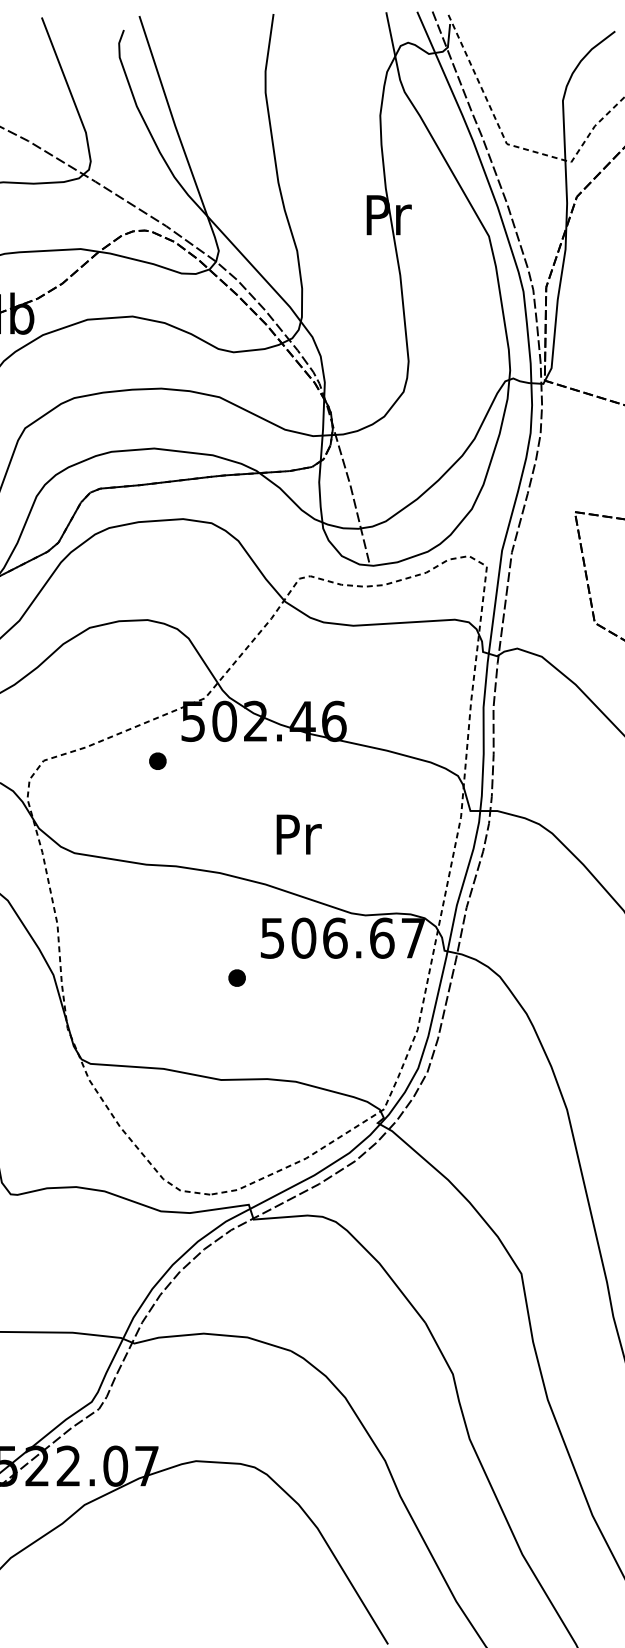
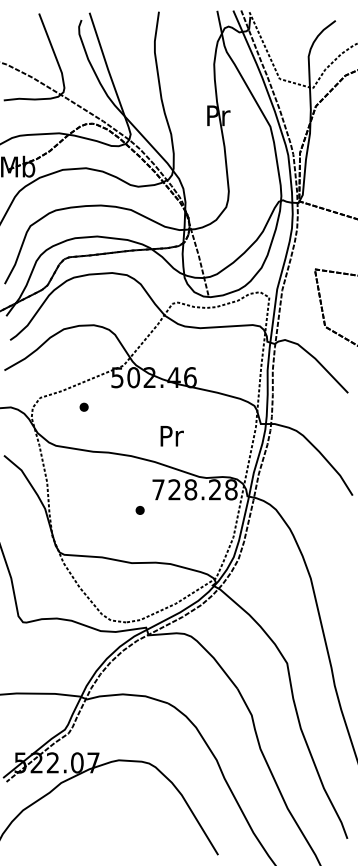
part: (156, 759) -> (83, 406), moved
text: (342, 937) -> (194, 489), 506.67 -> 728.28

